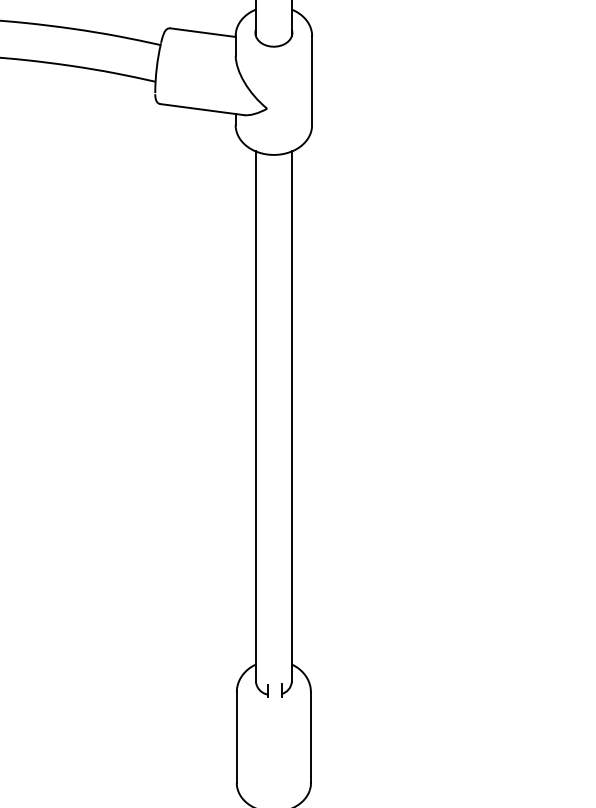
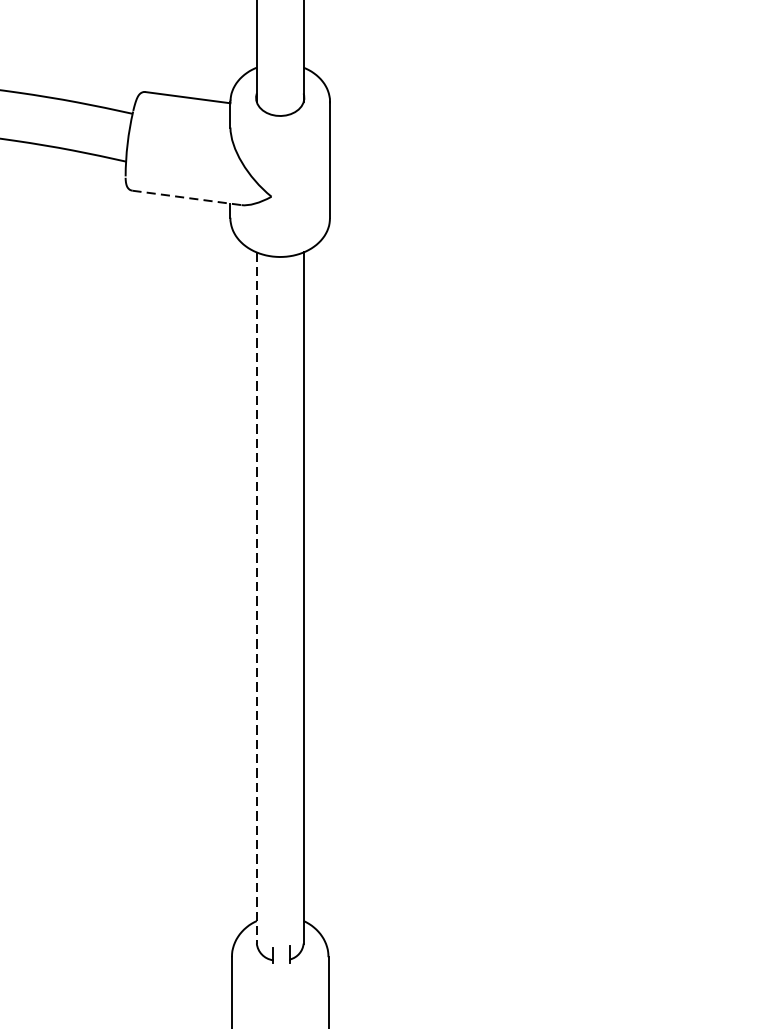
line: (202, 109) -> (187, 197), solid -> dashed
line: (255, 417) -> (256, 599), solid -> dashed

